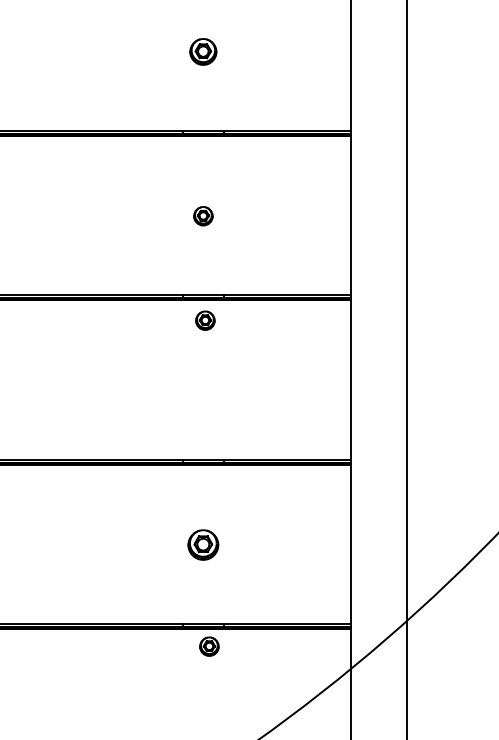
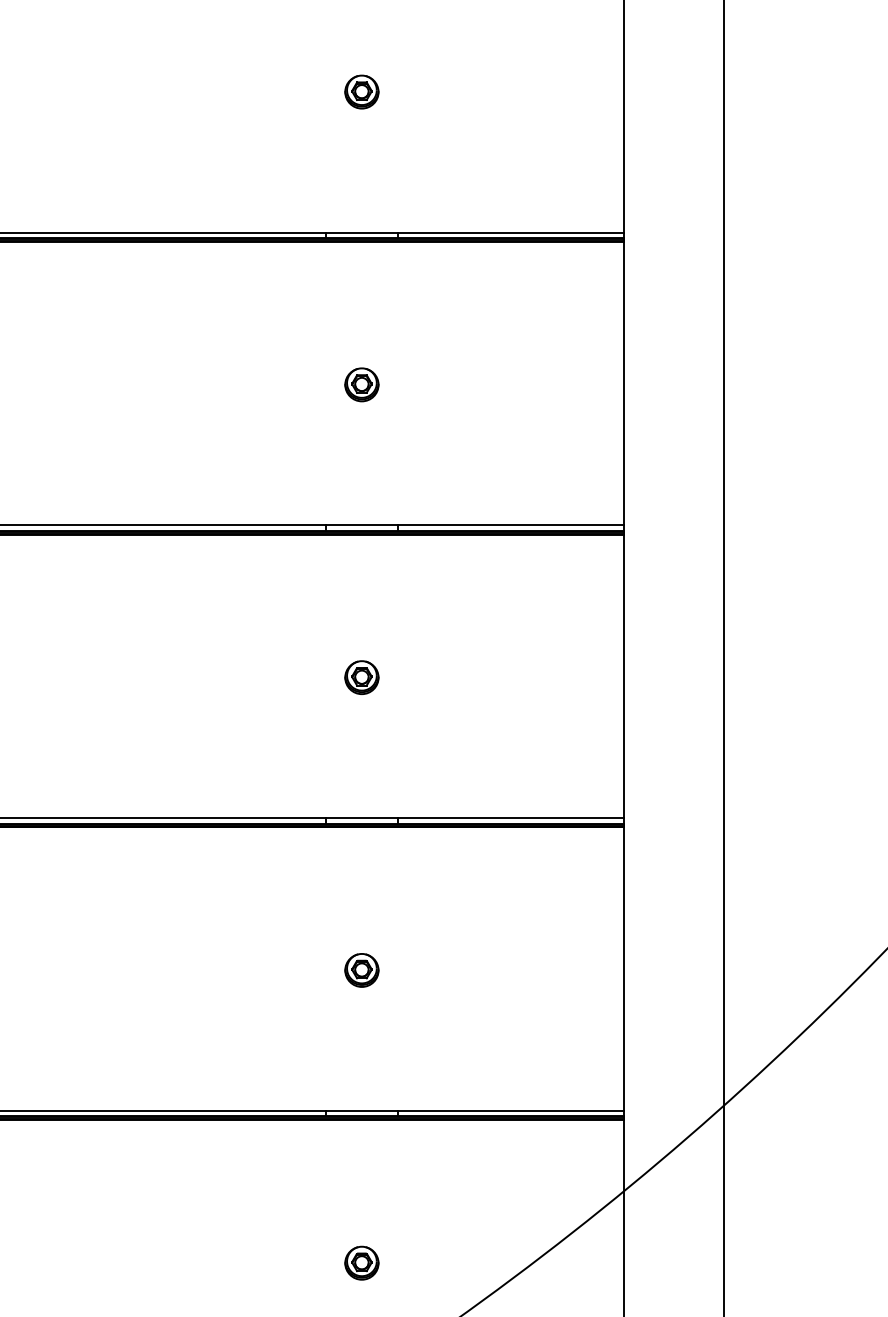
part: (203, 51) -> (362, 91), size x0.71
part: (205, 320) -> (362, 677), moved
part: (203, 545) -> (362, 970), size x0.62
part: (209, 646) -> (362, 1262), moved

